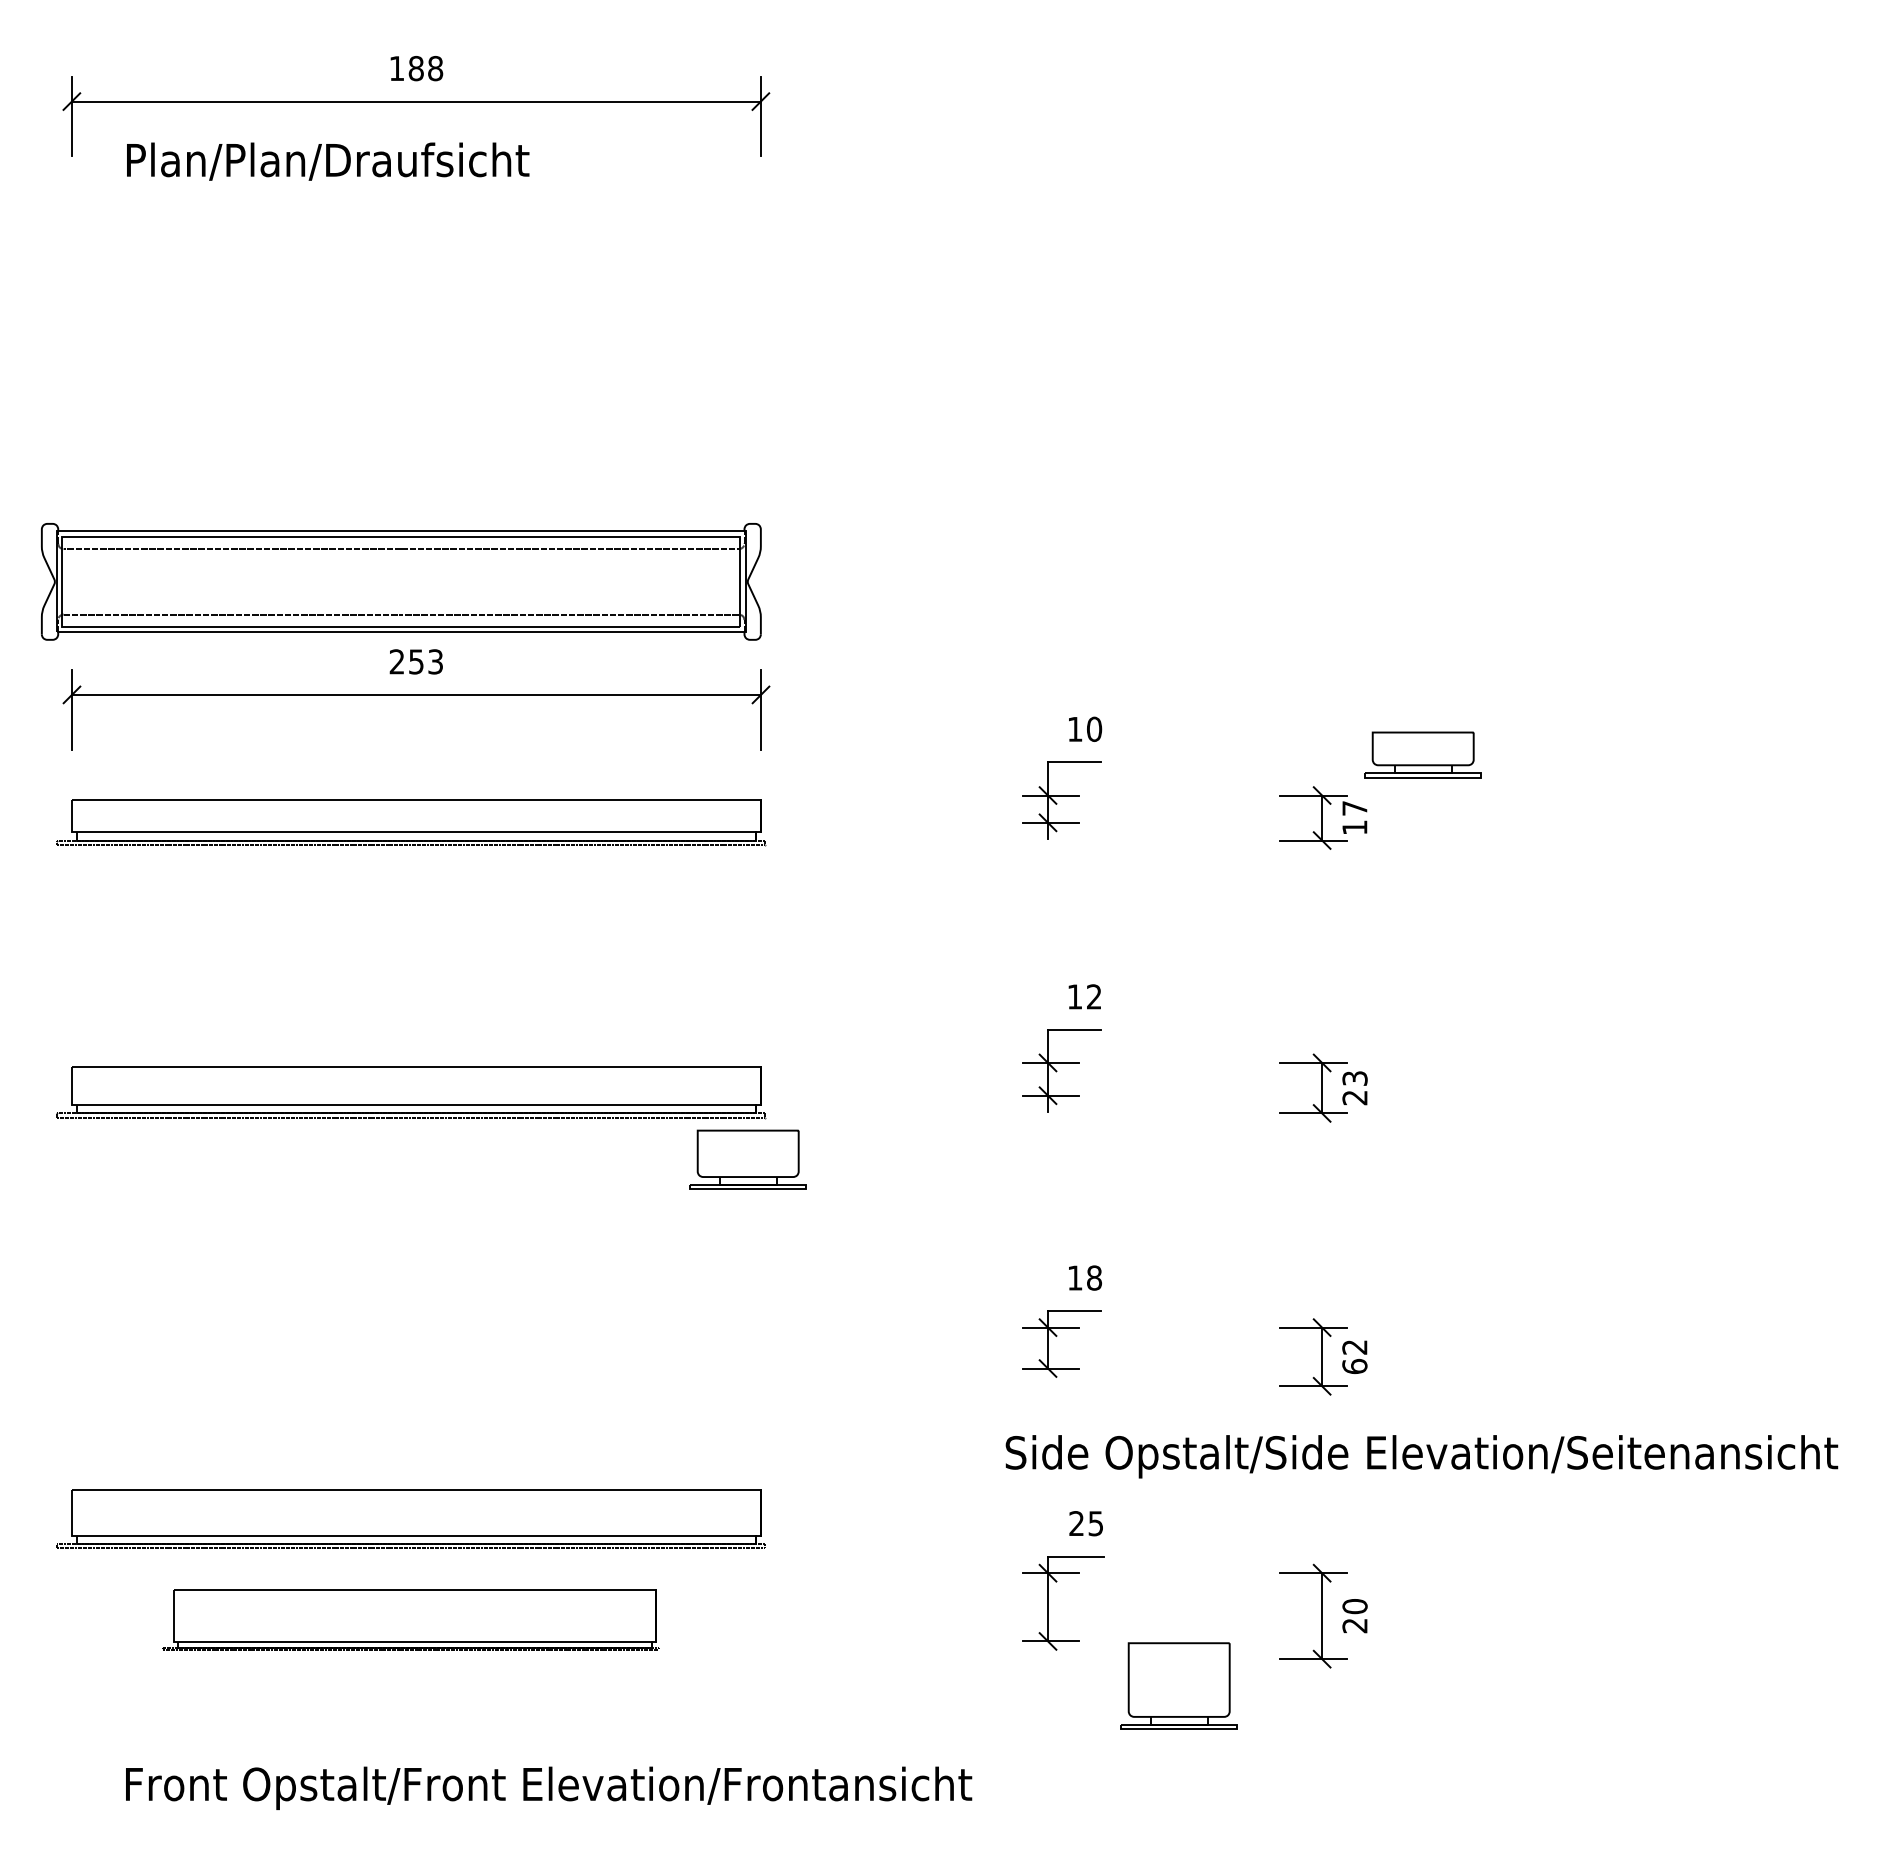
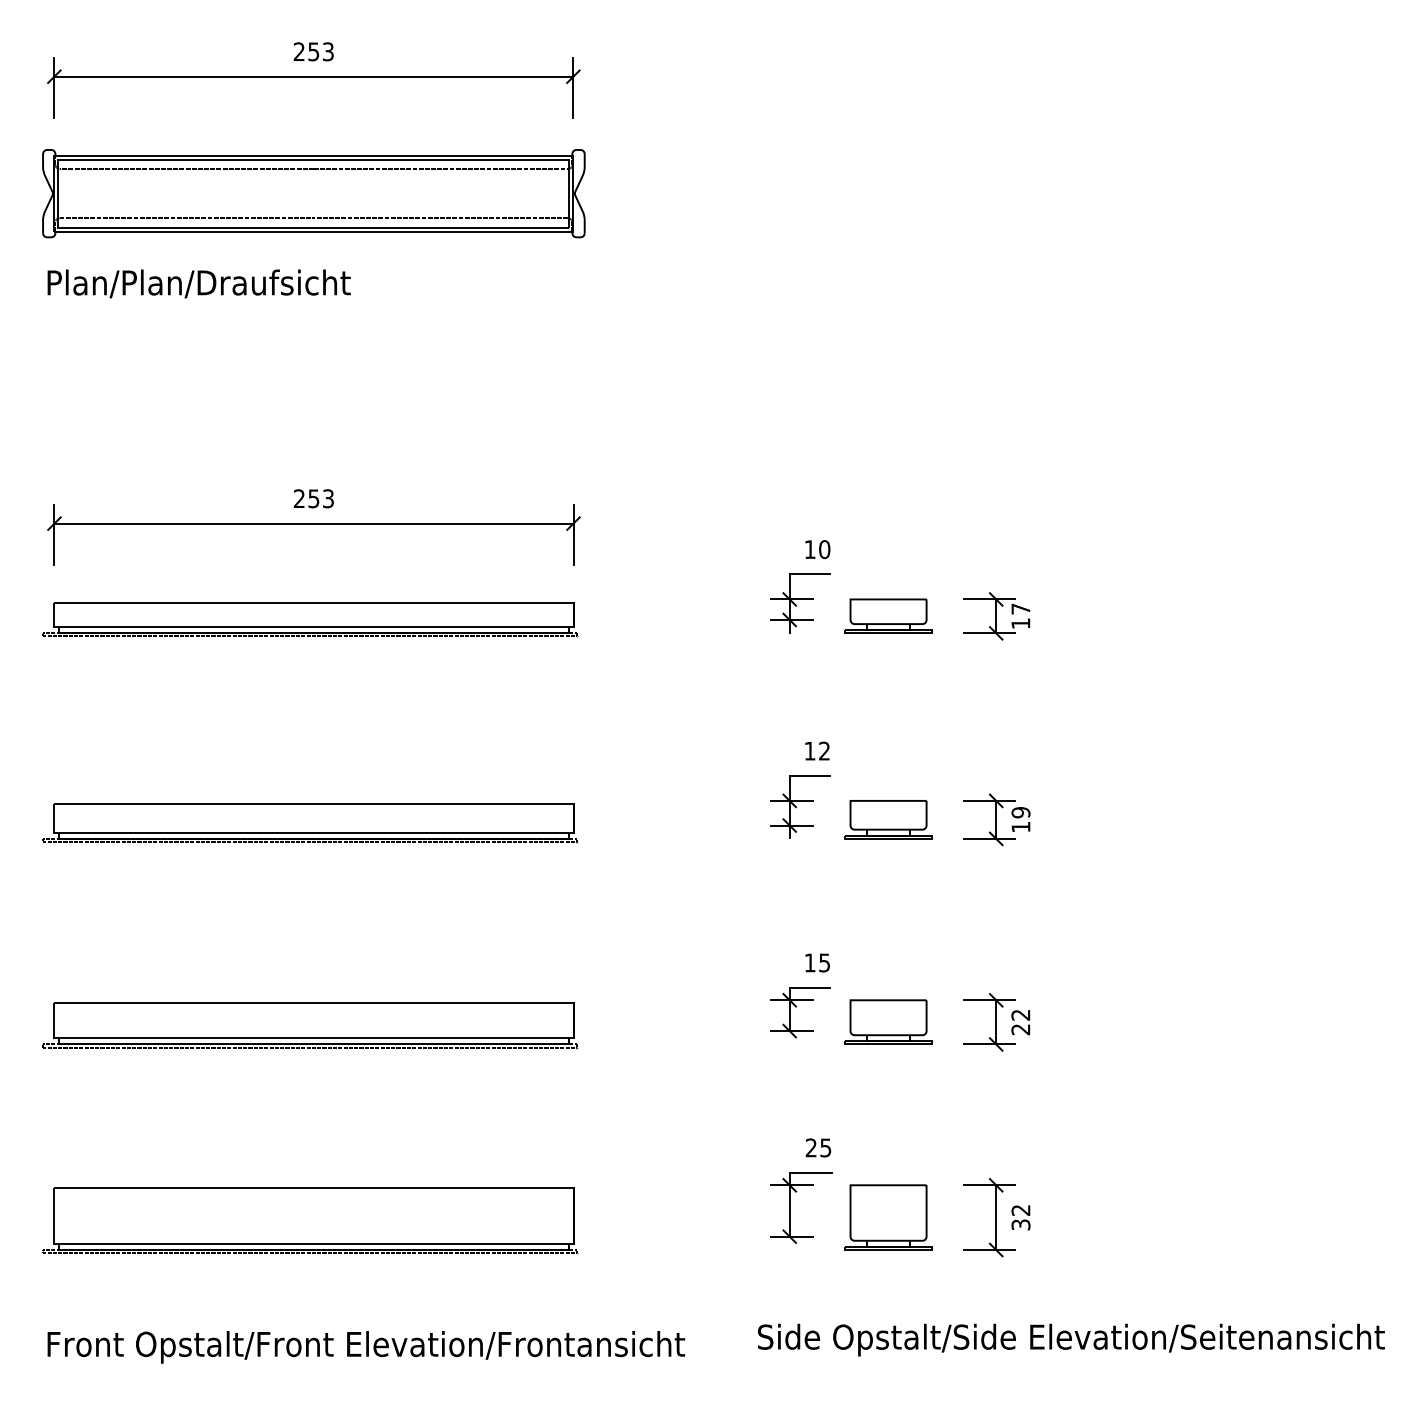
text: (416, 68) -> (313, 51), 188 -> 253
text: (328, 161) -> (199, 283), moved
part: (401, 581) -> (313, 193), moved
part: (1422, 754) -> (888, 615), moved
part: (1178, 1087) -> (888, 819), added
text: (1354, 1088) -> (1020, 820), 23 -> 19
part: (747, 1159) -> (888, 1022), moved
text: (1094, 1277) -> (824, 962), 18 -> 15
text: (1354, 1366) -> (1020, 1029), 62 -> 22
text: (1421, 1456) -> (1071, 1339), moved
part: (411, 1519) -> (310, 1025), moved
text: (1354, 1616) -> (1020, 1217), 20 -> 32
part: (411, 1620) -> (310, 1220), size x1.43
part: (1178, 1685) -> (888, 1217), moved
text: (549, 1787) -> (366, 1346), moved

